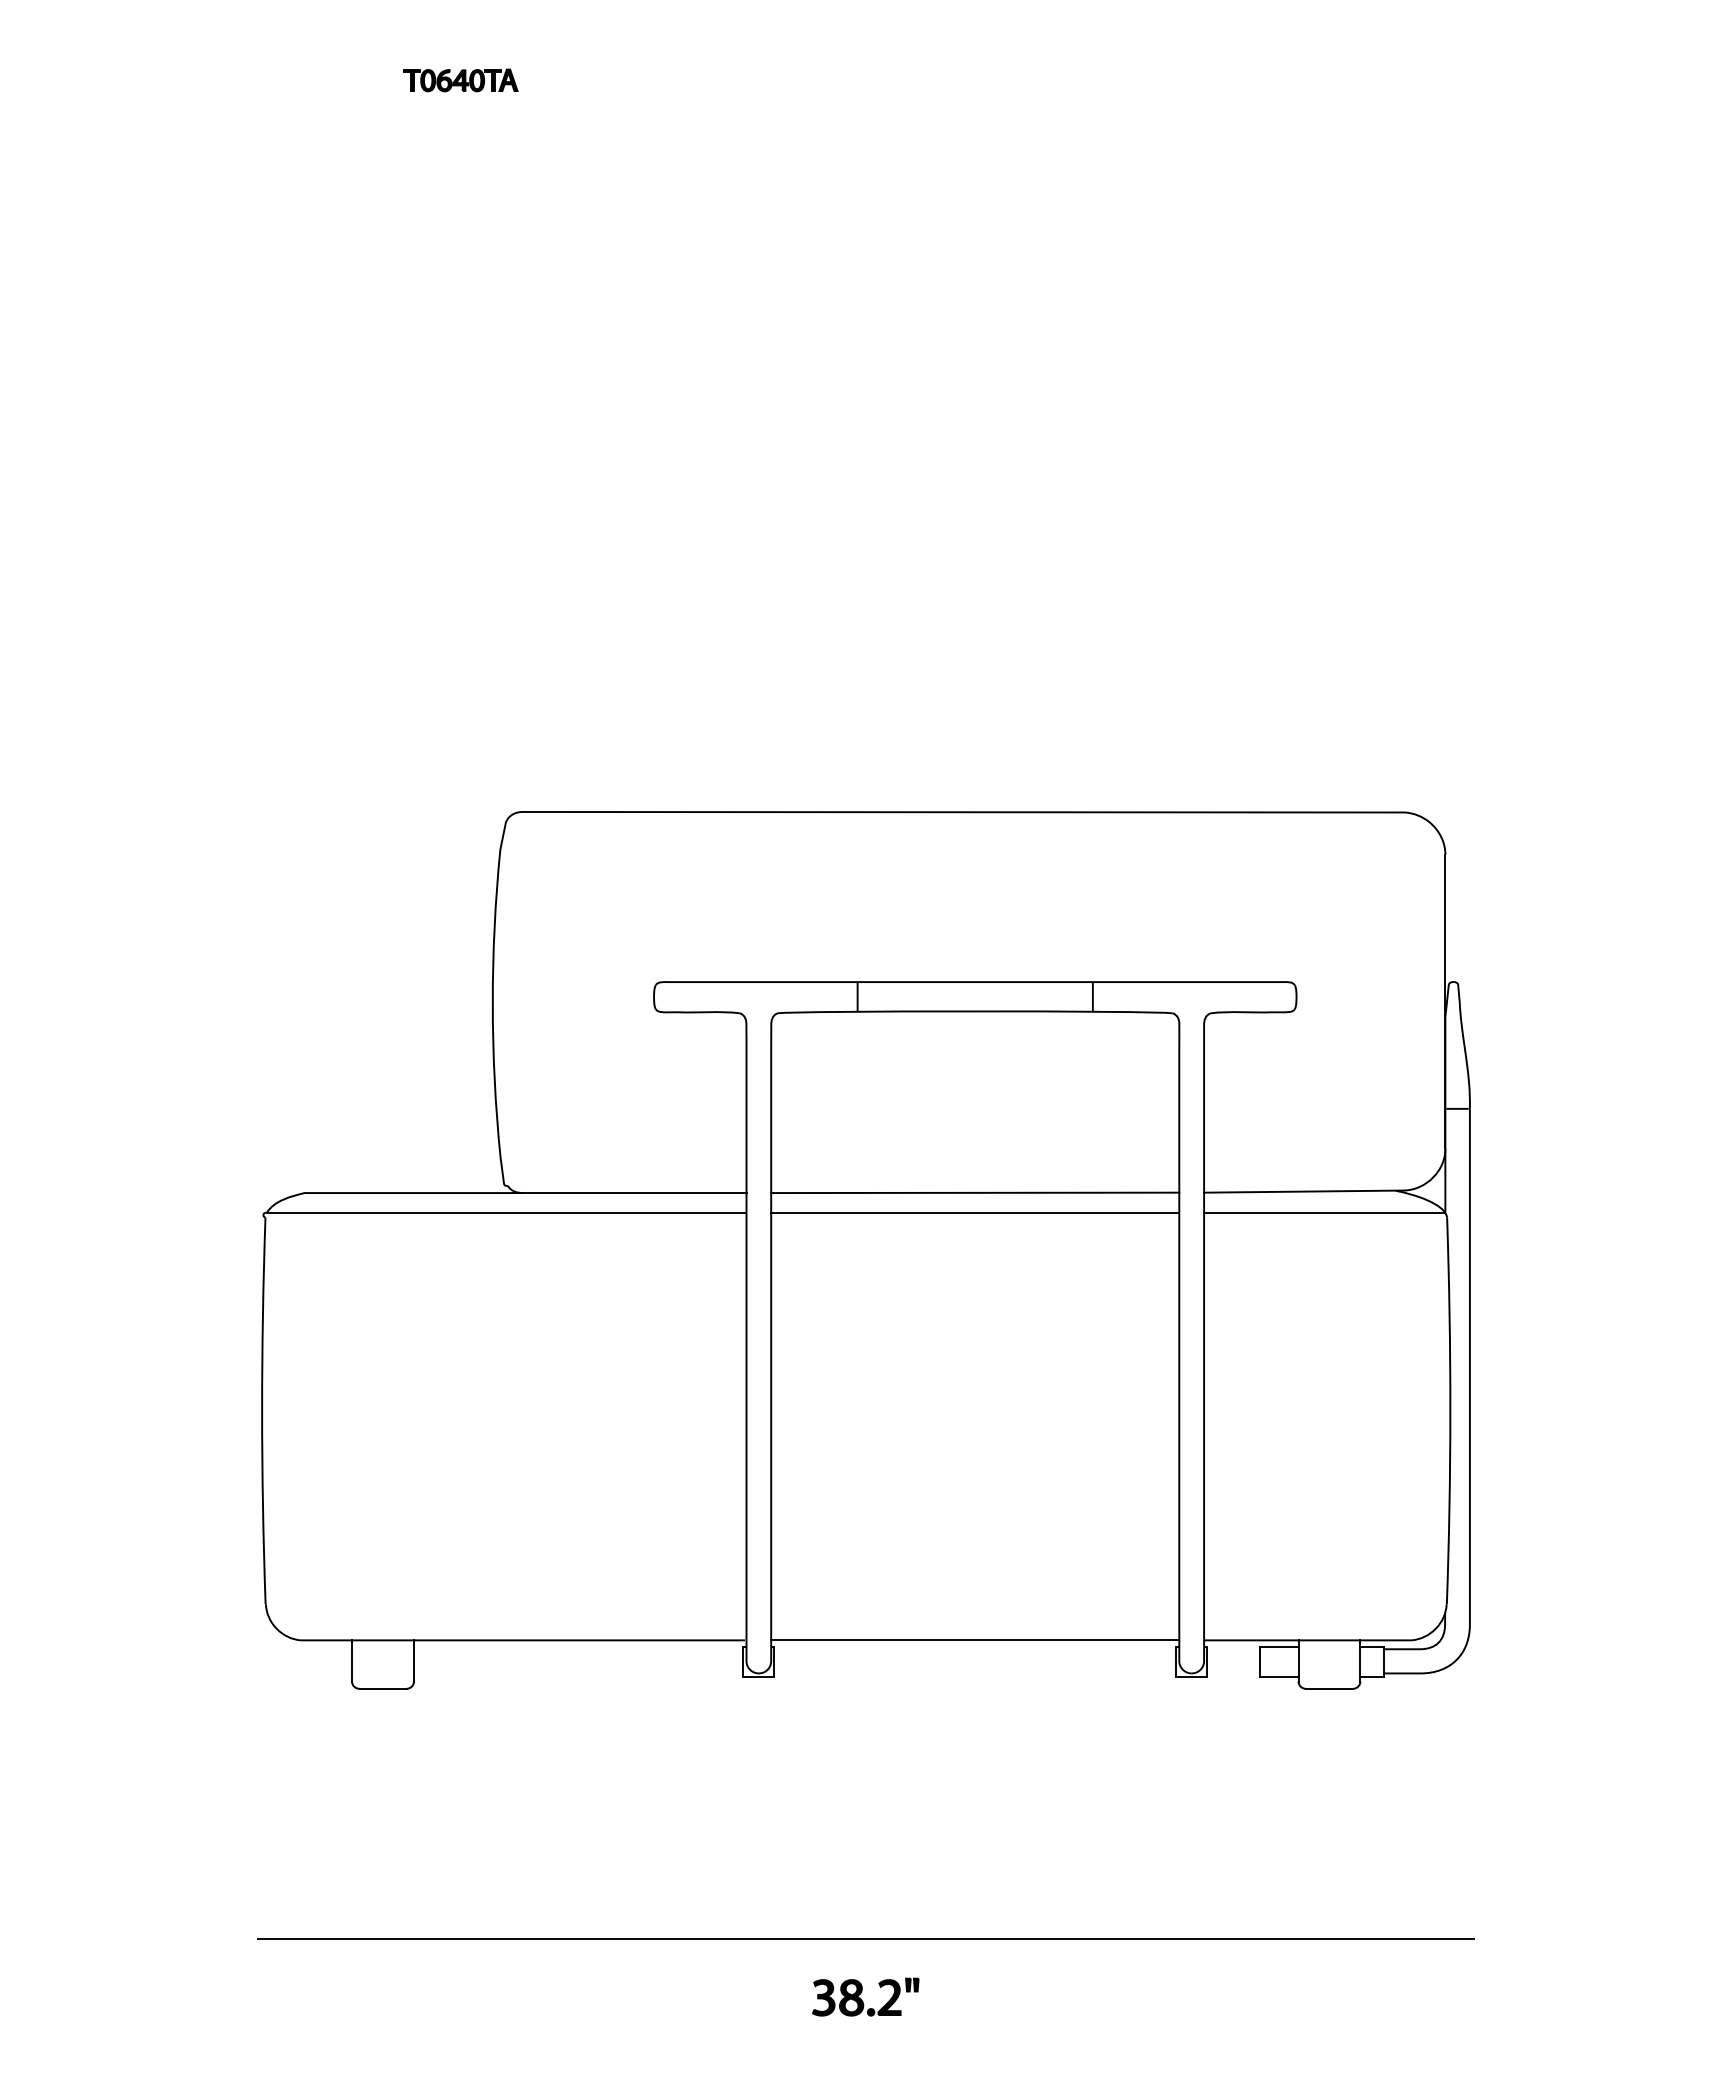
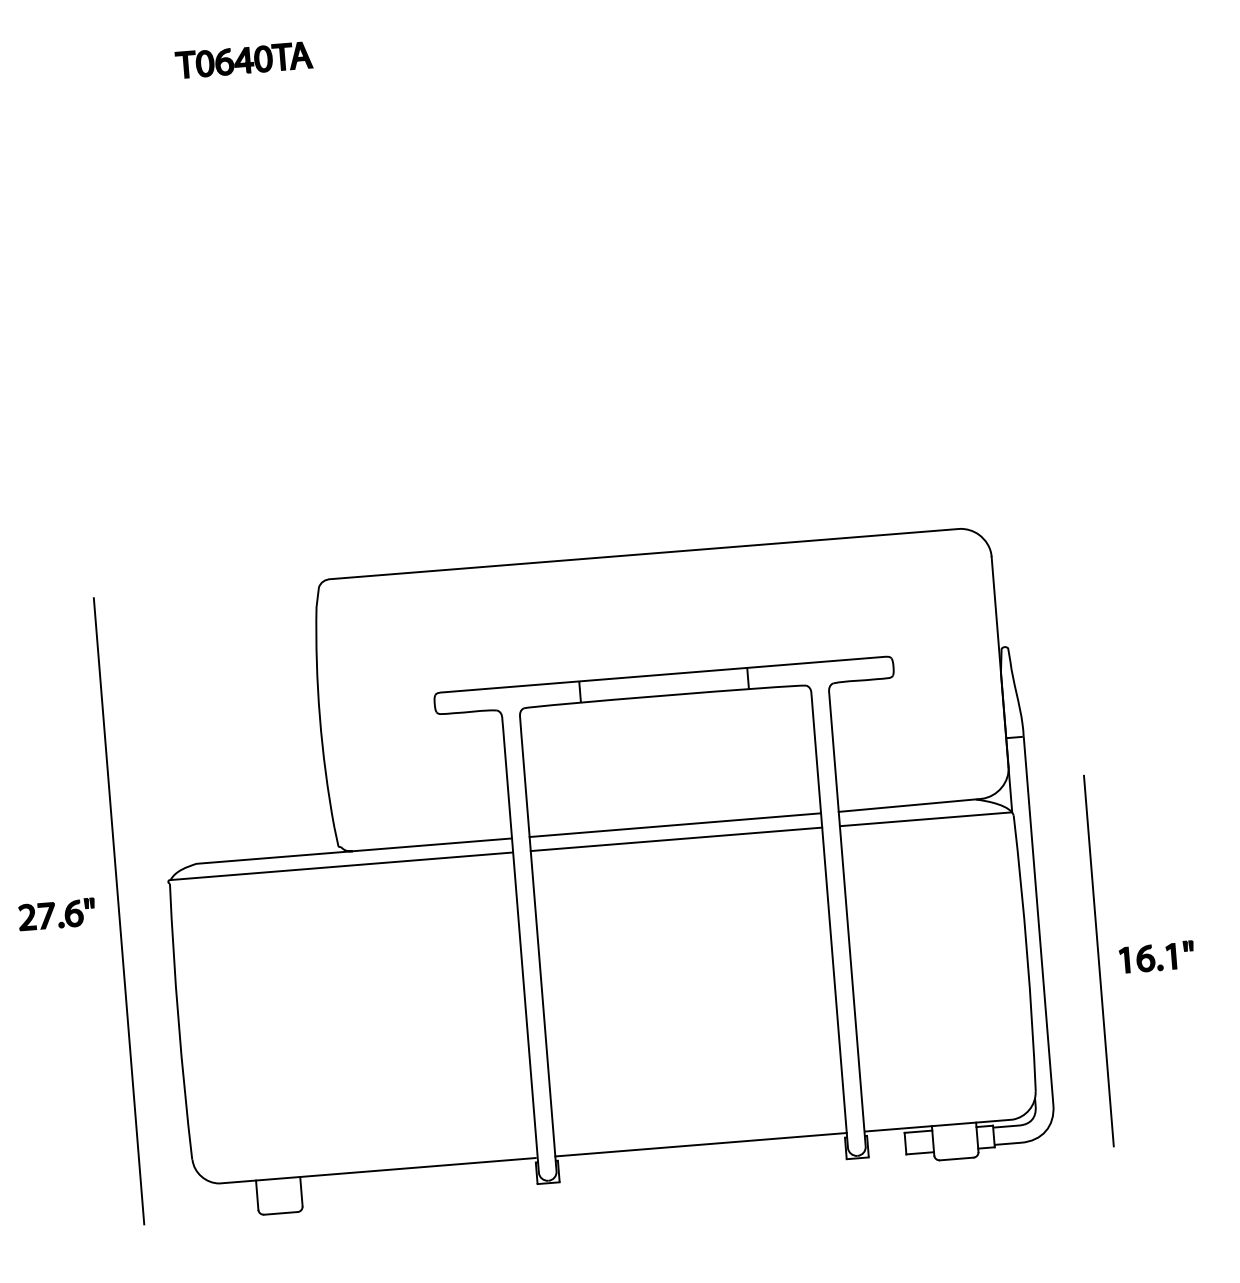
part: (460, 80) -> (243, 60), size x1.67
part: (98, 1244) -> (52, 912), added
line: (191, 1249) -> (118, 910), added
line: (1549, 1429) -> (1099, 961), added
part: (1630, 1430) -> (1156, 957), added

